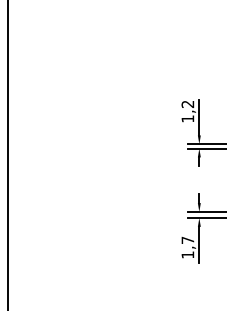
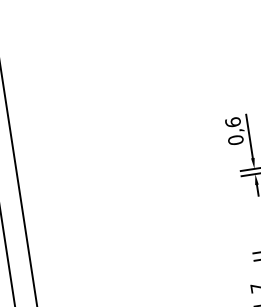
text: (187, 111) -> (233, 131), 1,2 -> 0,6

